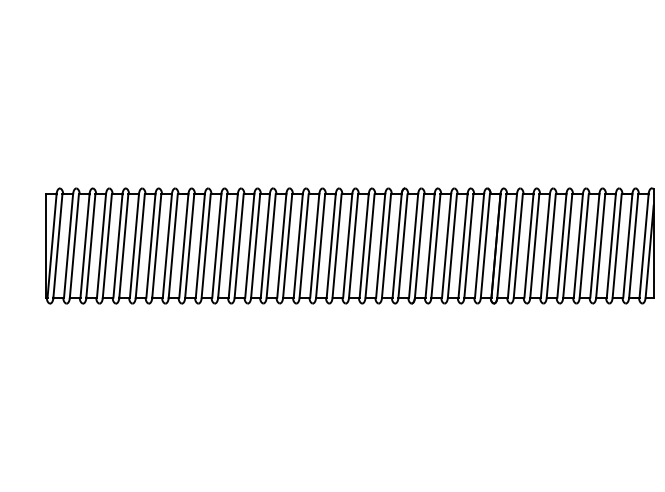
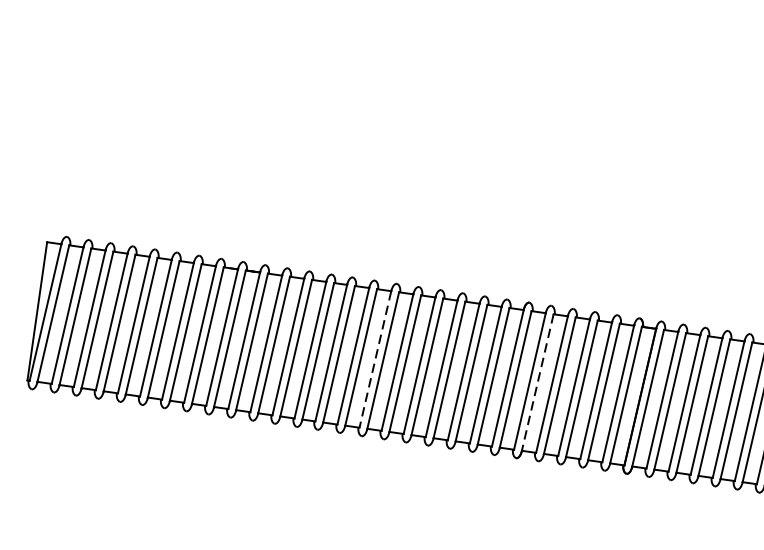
line: (298, 246) -> (375, 360), solid -> dashed
line: (419, 246) -> (537, 383), solid -> dashed

